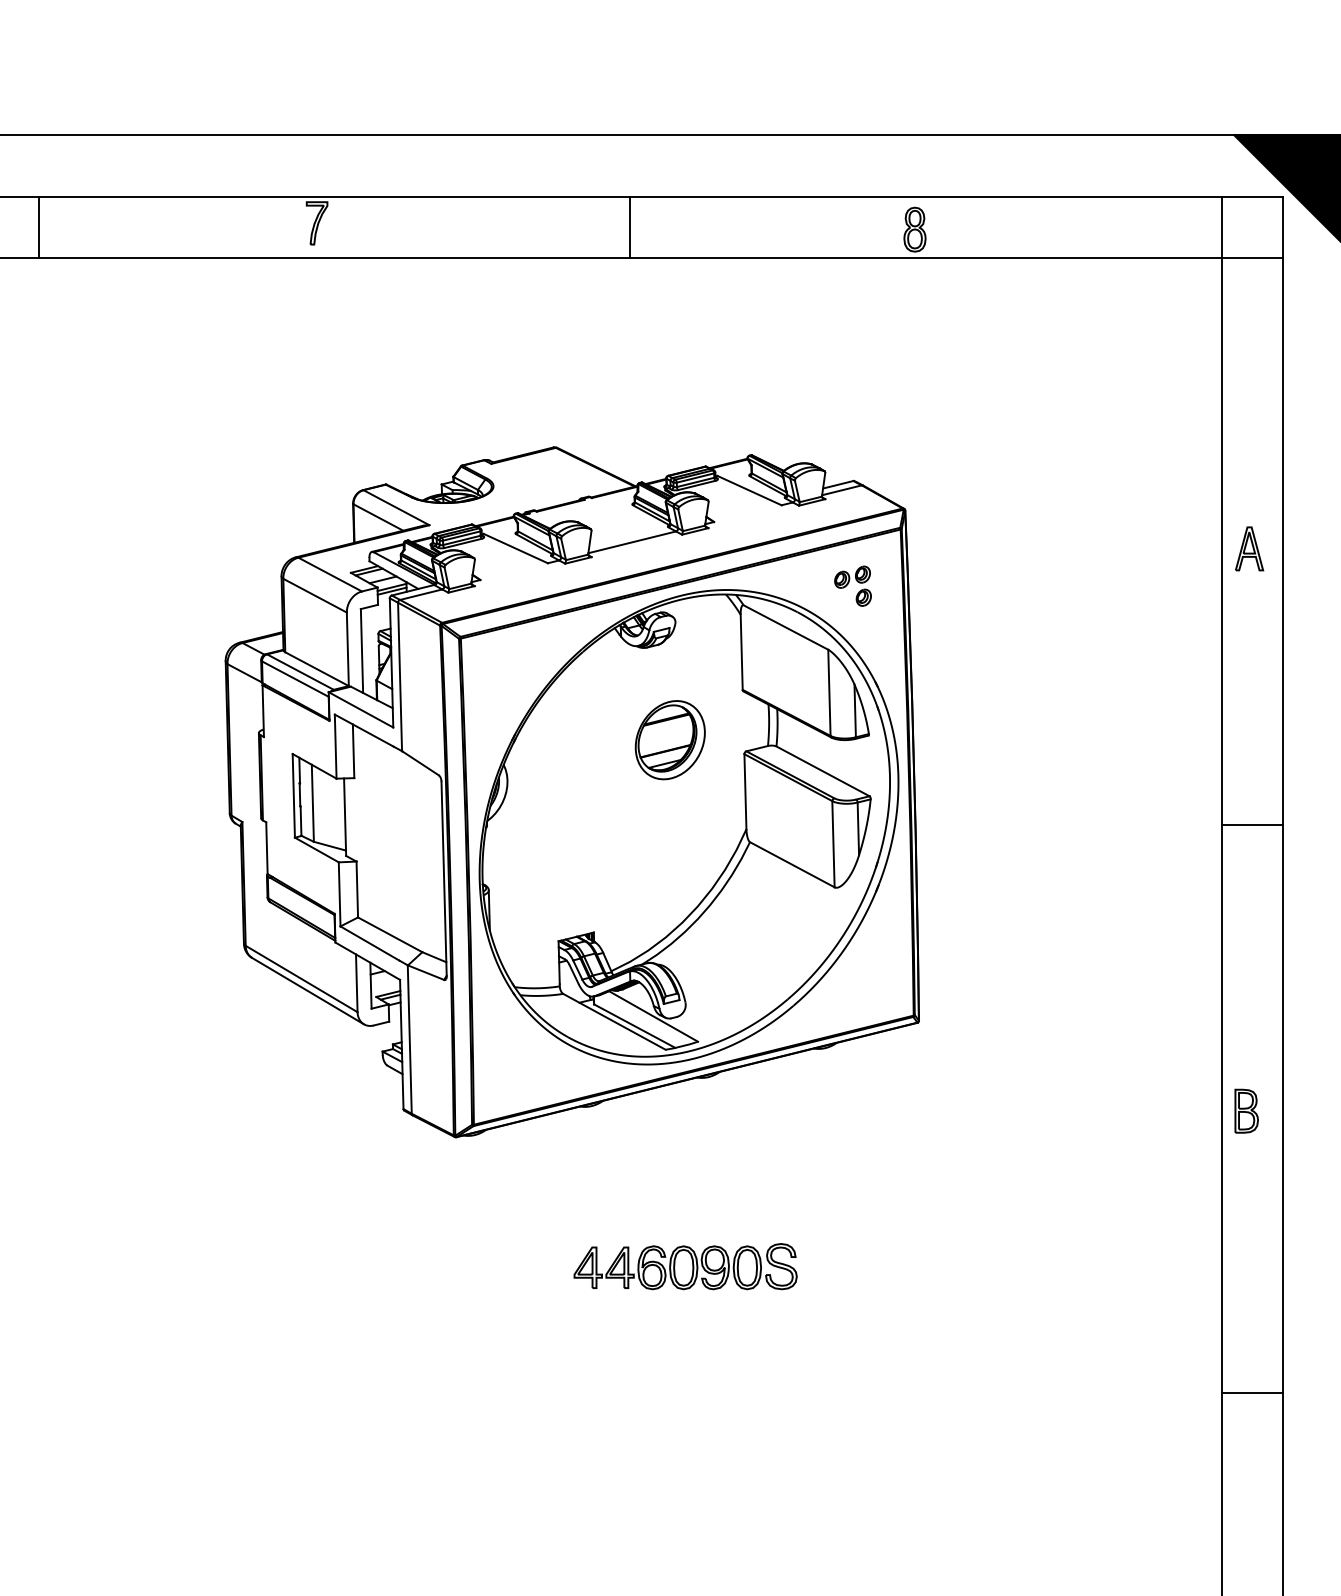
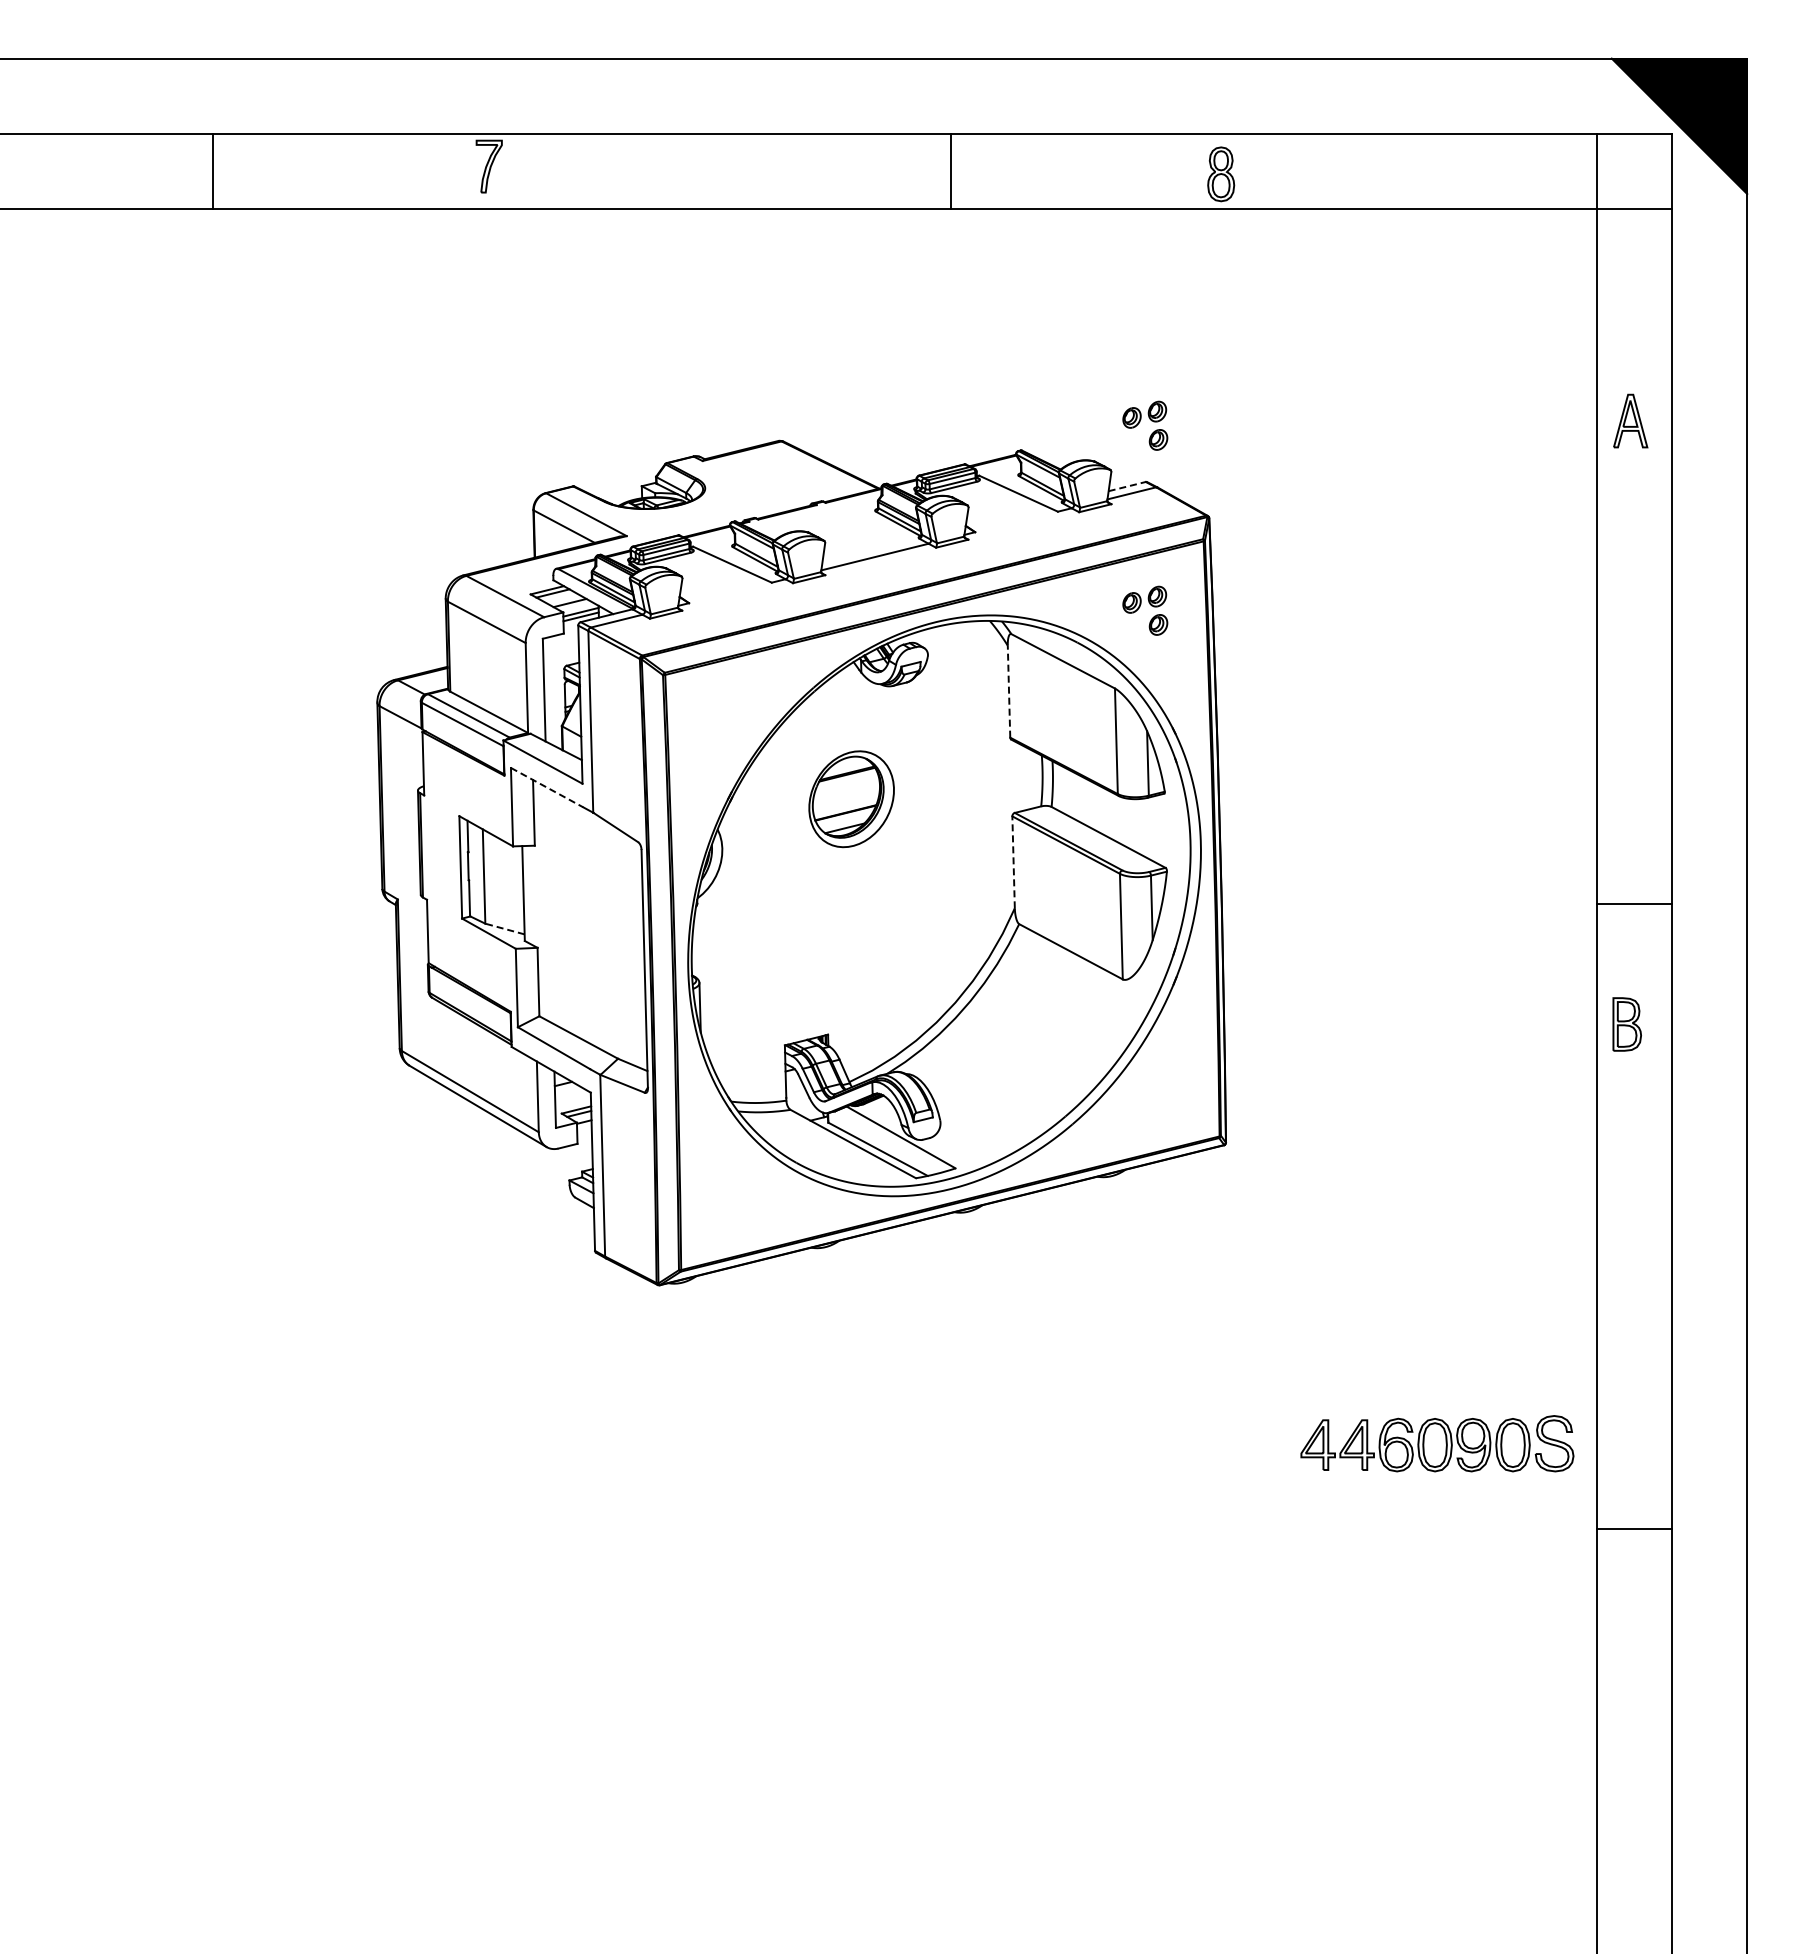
line: (38, 227) -> (212, 171), moved
line: (630, 227) -> (950, 171), moved
part: (853, 434) -> (1145, 425), added
line: (838, 484) -> (1127, 486), solid -> dashed
part: (1249, 548) -> (1630, 420), moved
line: (742, 652) -> (1009, 691), solid -> dashed
line: (364, 730) -> (547, 787), solid -> dashed
part: (670, 740) -> (851, 799), moved
line: (745, 791) -> (1013, 862), solid -> dashed
line: (329, 845) -> (504, 928), solid -> dashed
part: (1246, 1111) -> (1626, 1024), moved
part: (685, 1266) -> (1437, 1443), moved
line: (1251, 1393) -> (1633, 1529), moved

